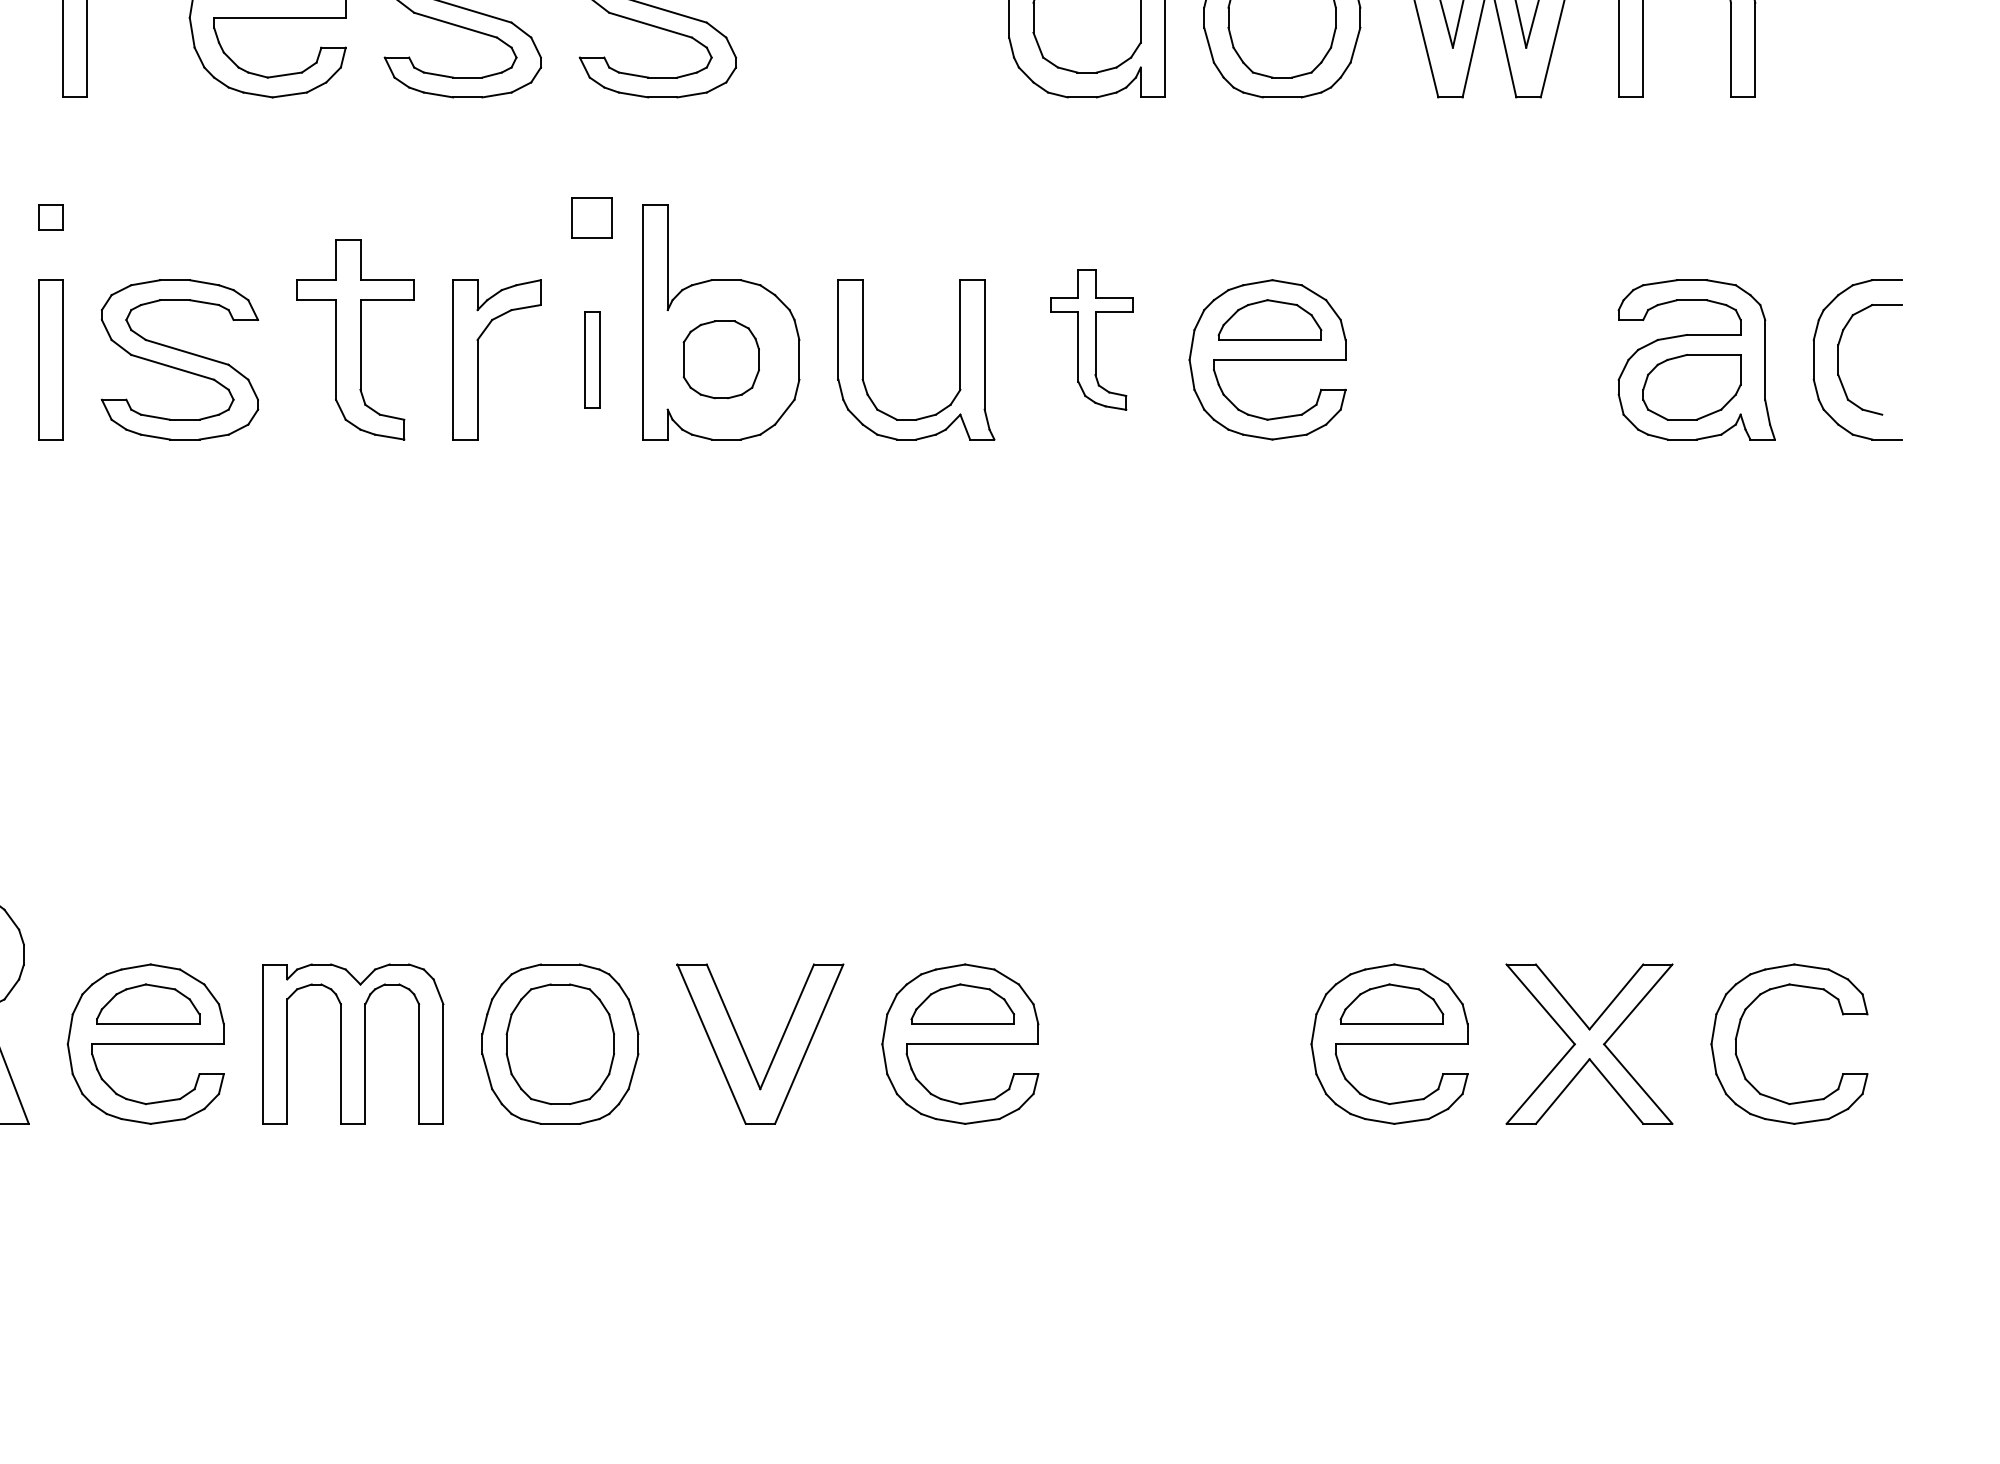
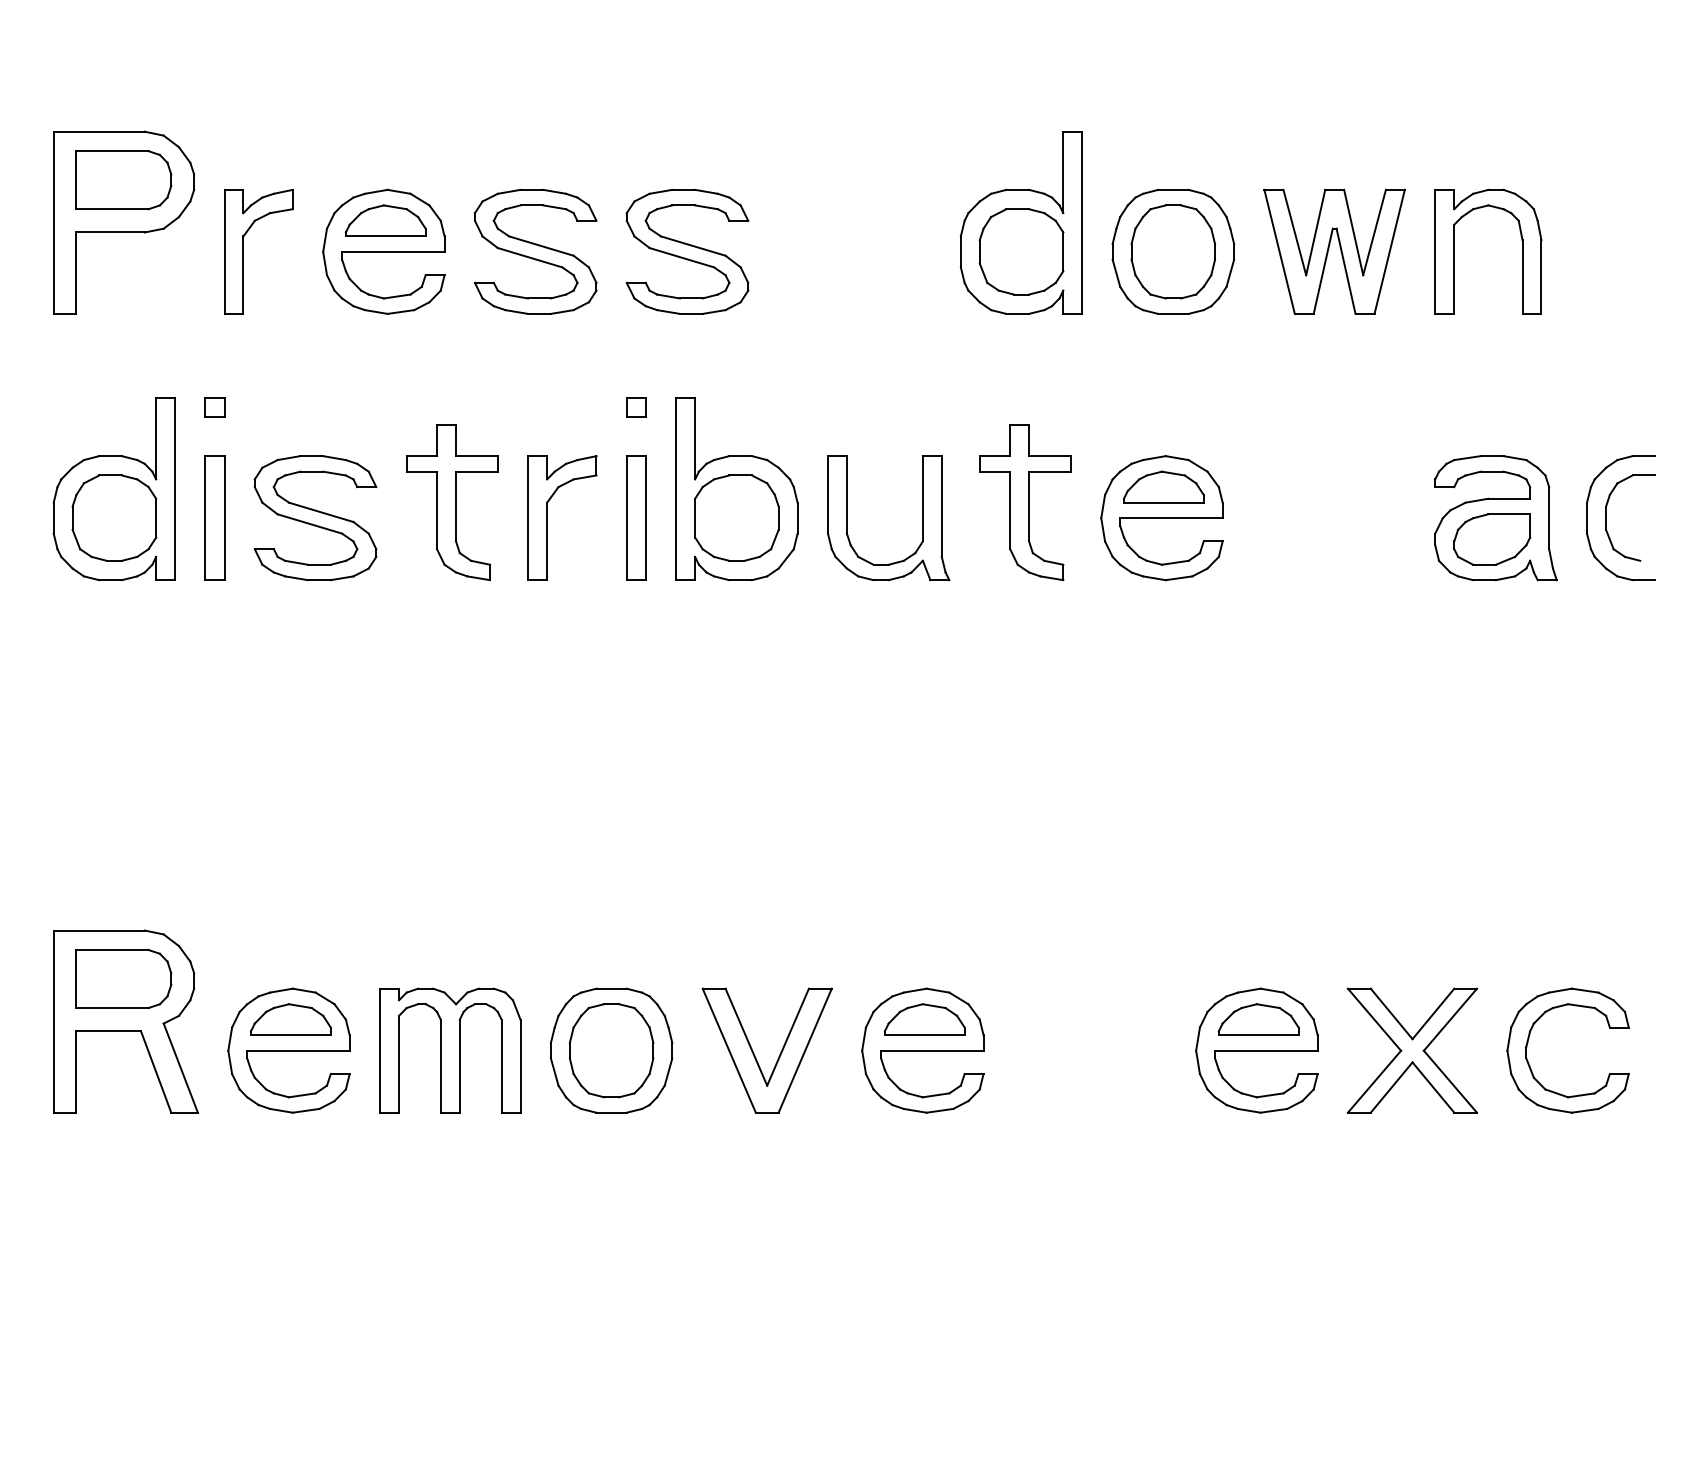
part: (592, 217) -> (636, 407), size x0.62
part: (1092, 339) -> (1025, 502), size x1.43
part: (592, 359) -> (636, 517), size x1.67
part: (720, 359) -> (736, 517), size x1.43

